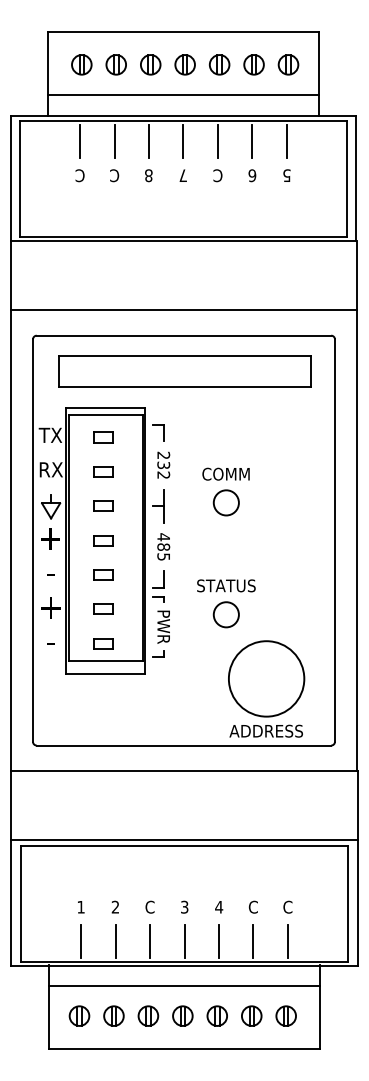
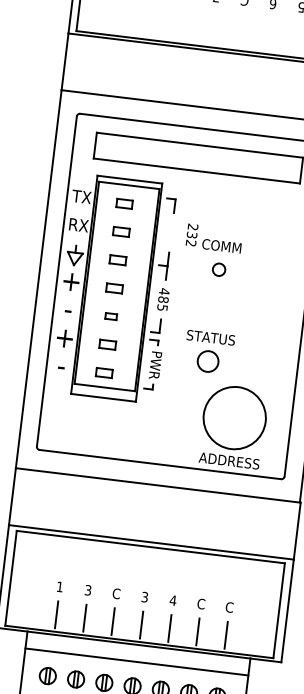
text: (163, 464) -> (191, 234), moved
circle: (225, 502) -> (218, 269), size x0.6
part: (103, 574) -> (111, 316), size x0.7
text: (115, 907) -> (88, 590), 2 -> 3

